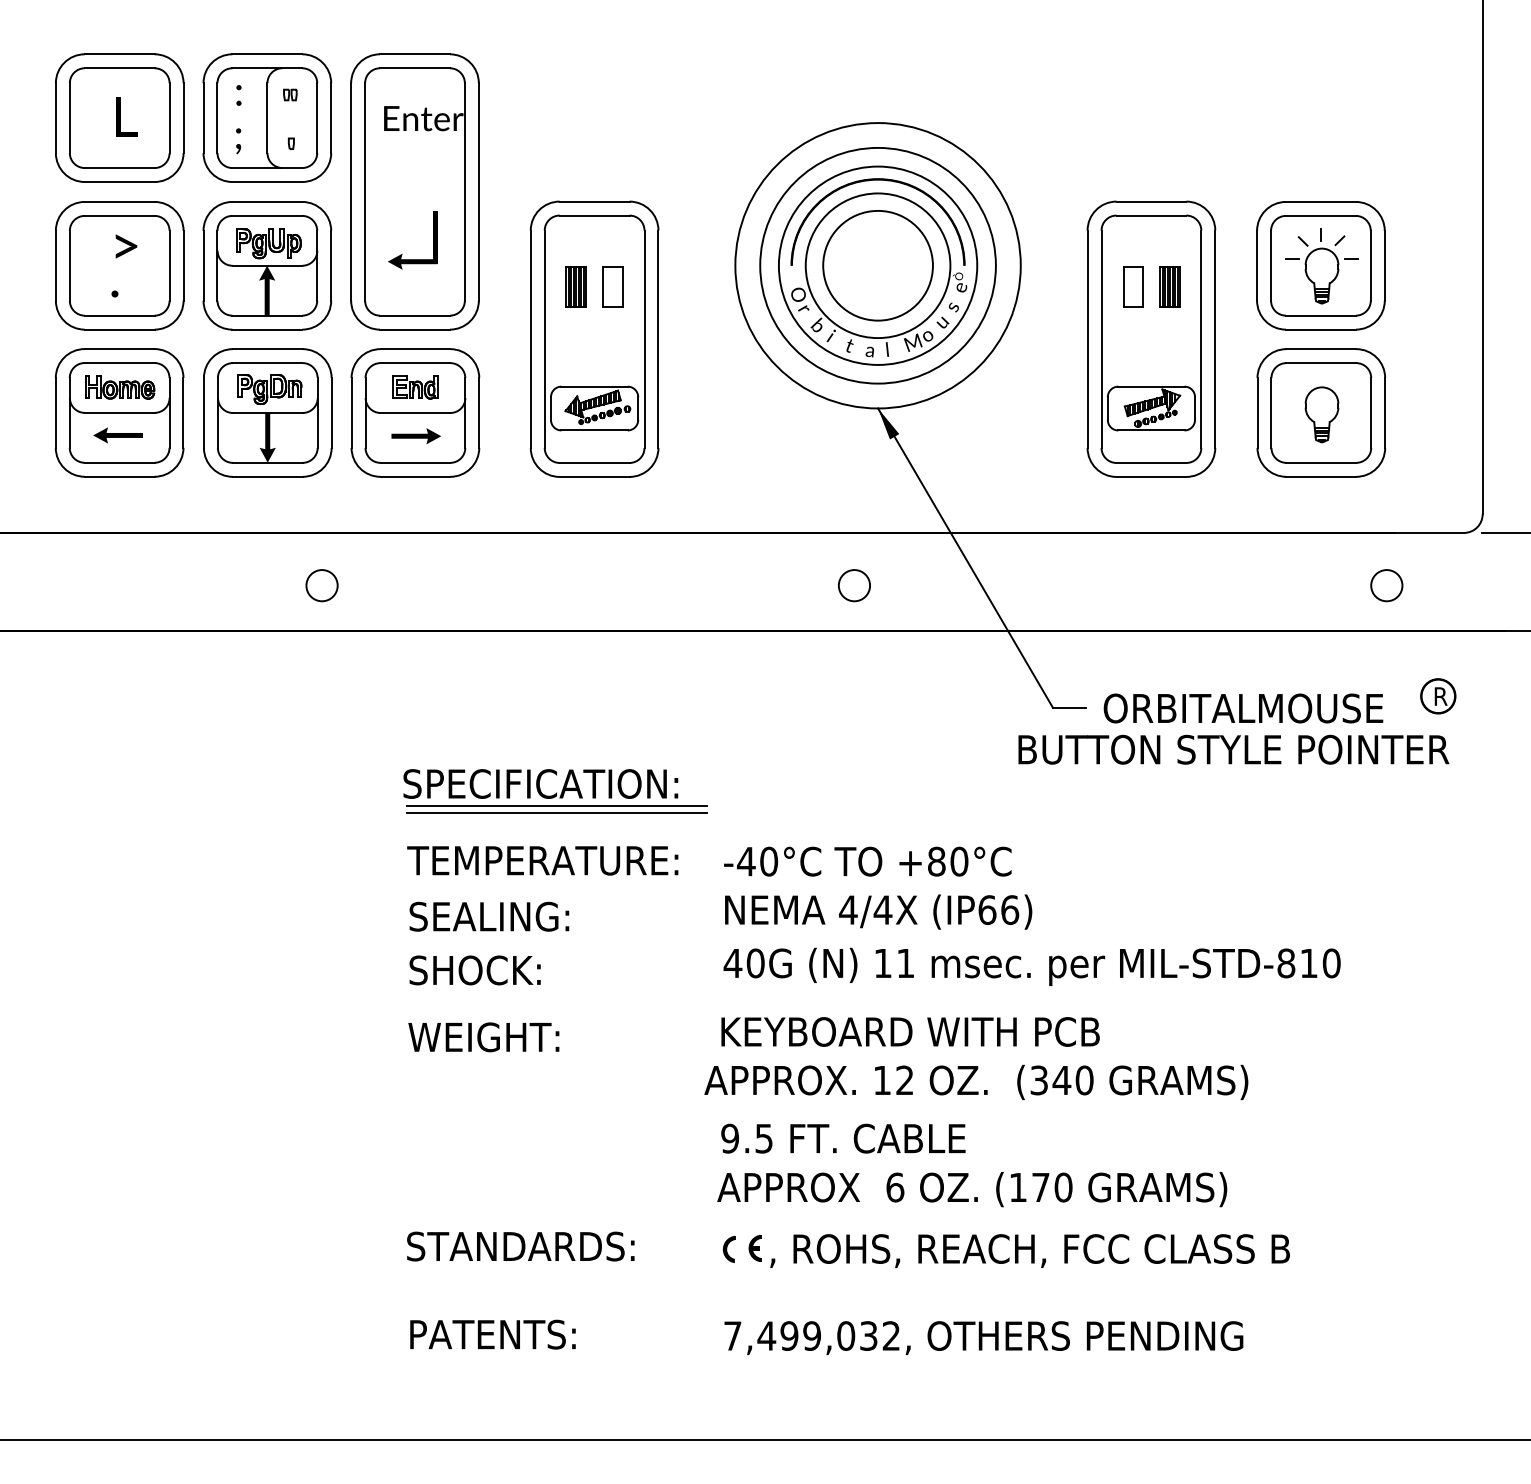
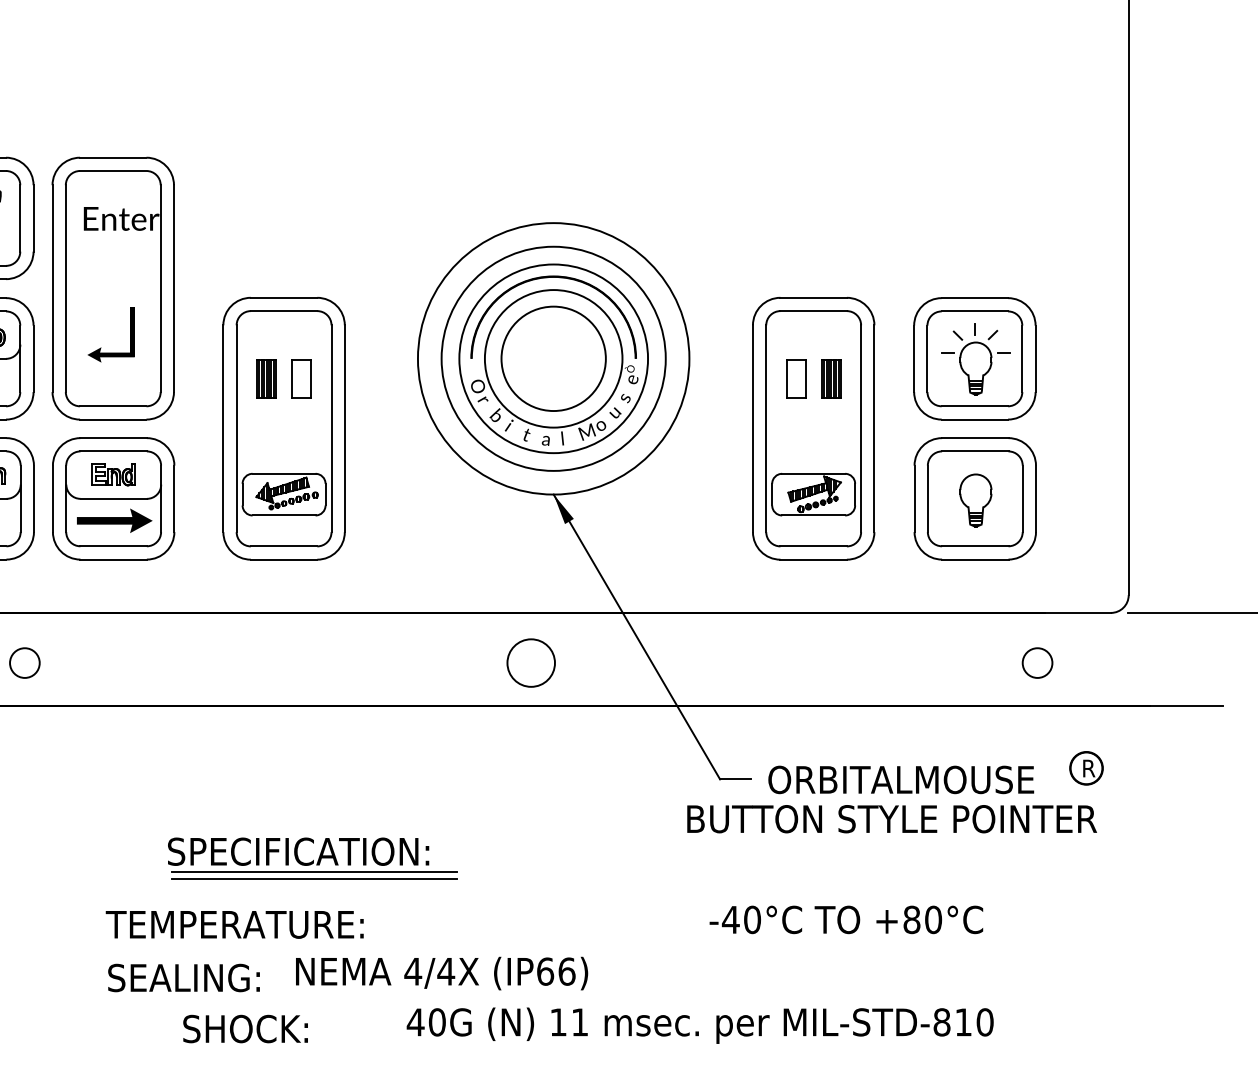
part: (415, 436) -> (113, 521), size x1.6
circle: (854, 585) -> (531, 662), size x1.6
part: (555, 791) -> (312, 858), moved
text: (867, 861) -> (846, 919), moved
text: (878, 911) -> (441, 972), moved
text: (474, 970) -> (244, 1029), moved

